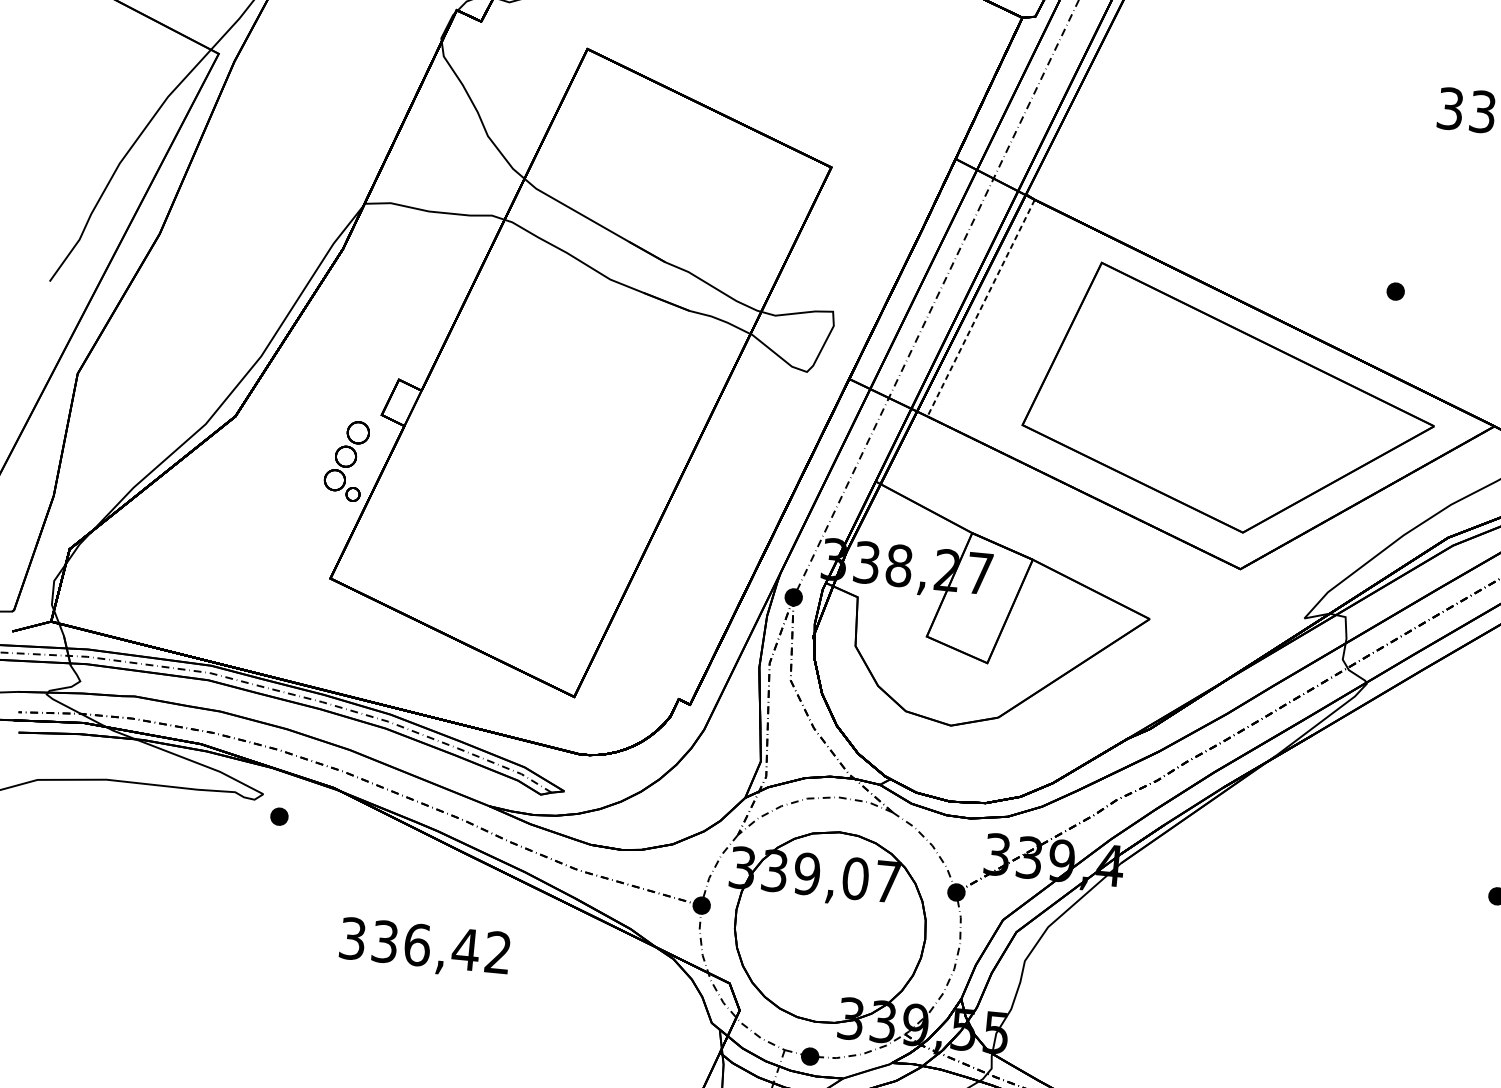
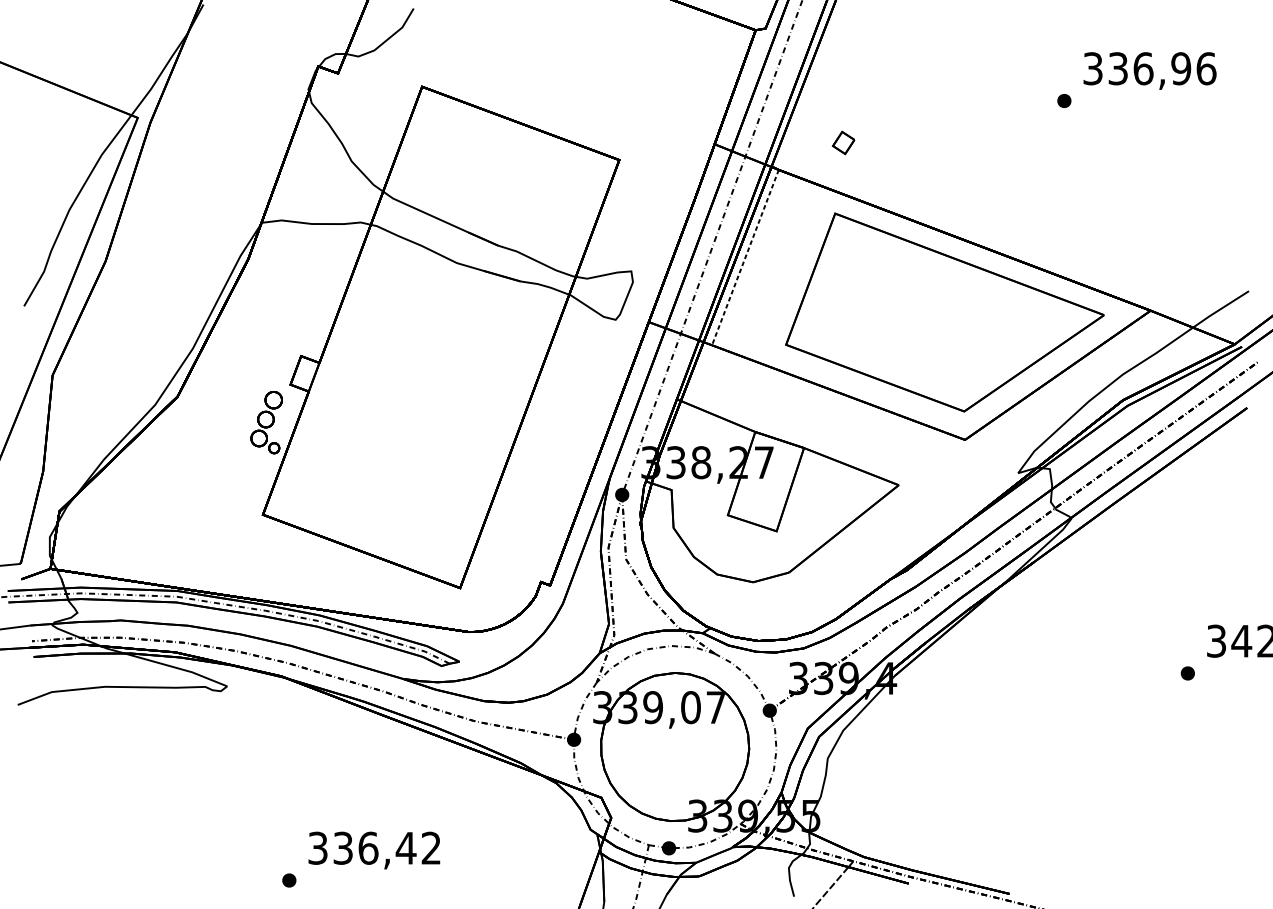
part: (1121, 172) -> (843, 142), added
part: (1395, 290) -> (1064, 100), moved
part: (279, 816) -> (289, 880), moved
text: (424, 948) -> (374, 850), moved

